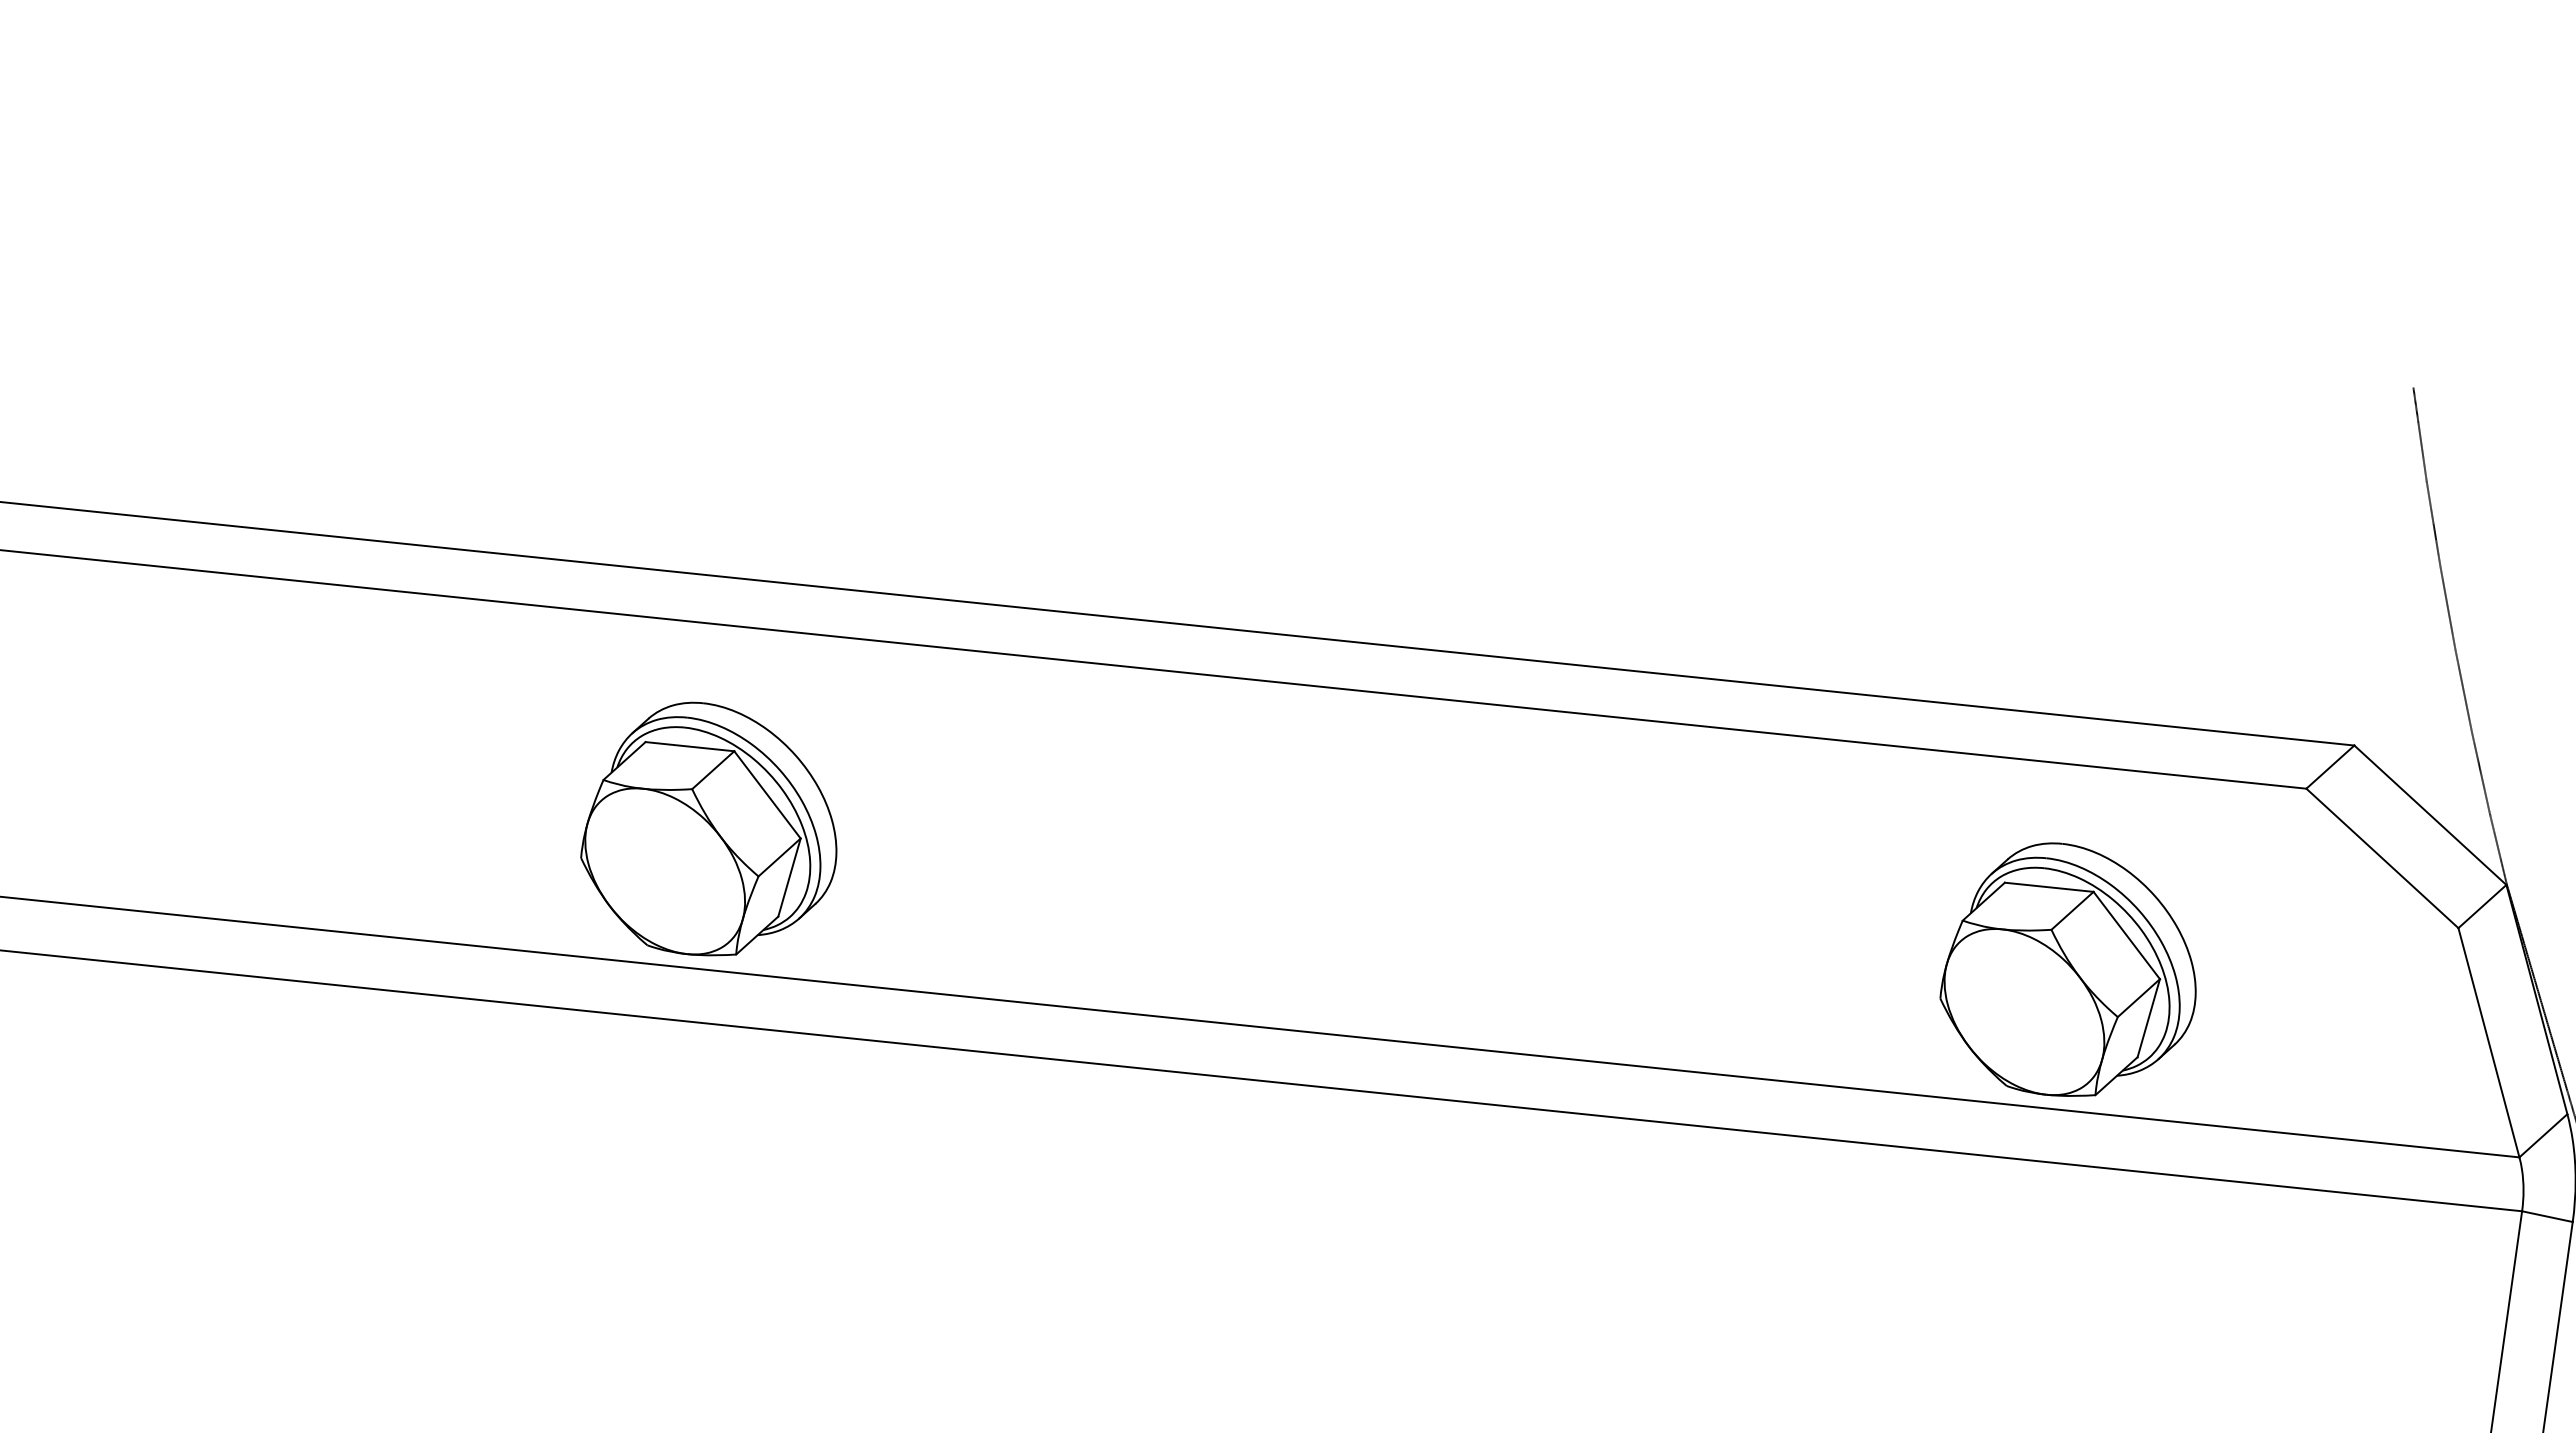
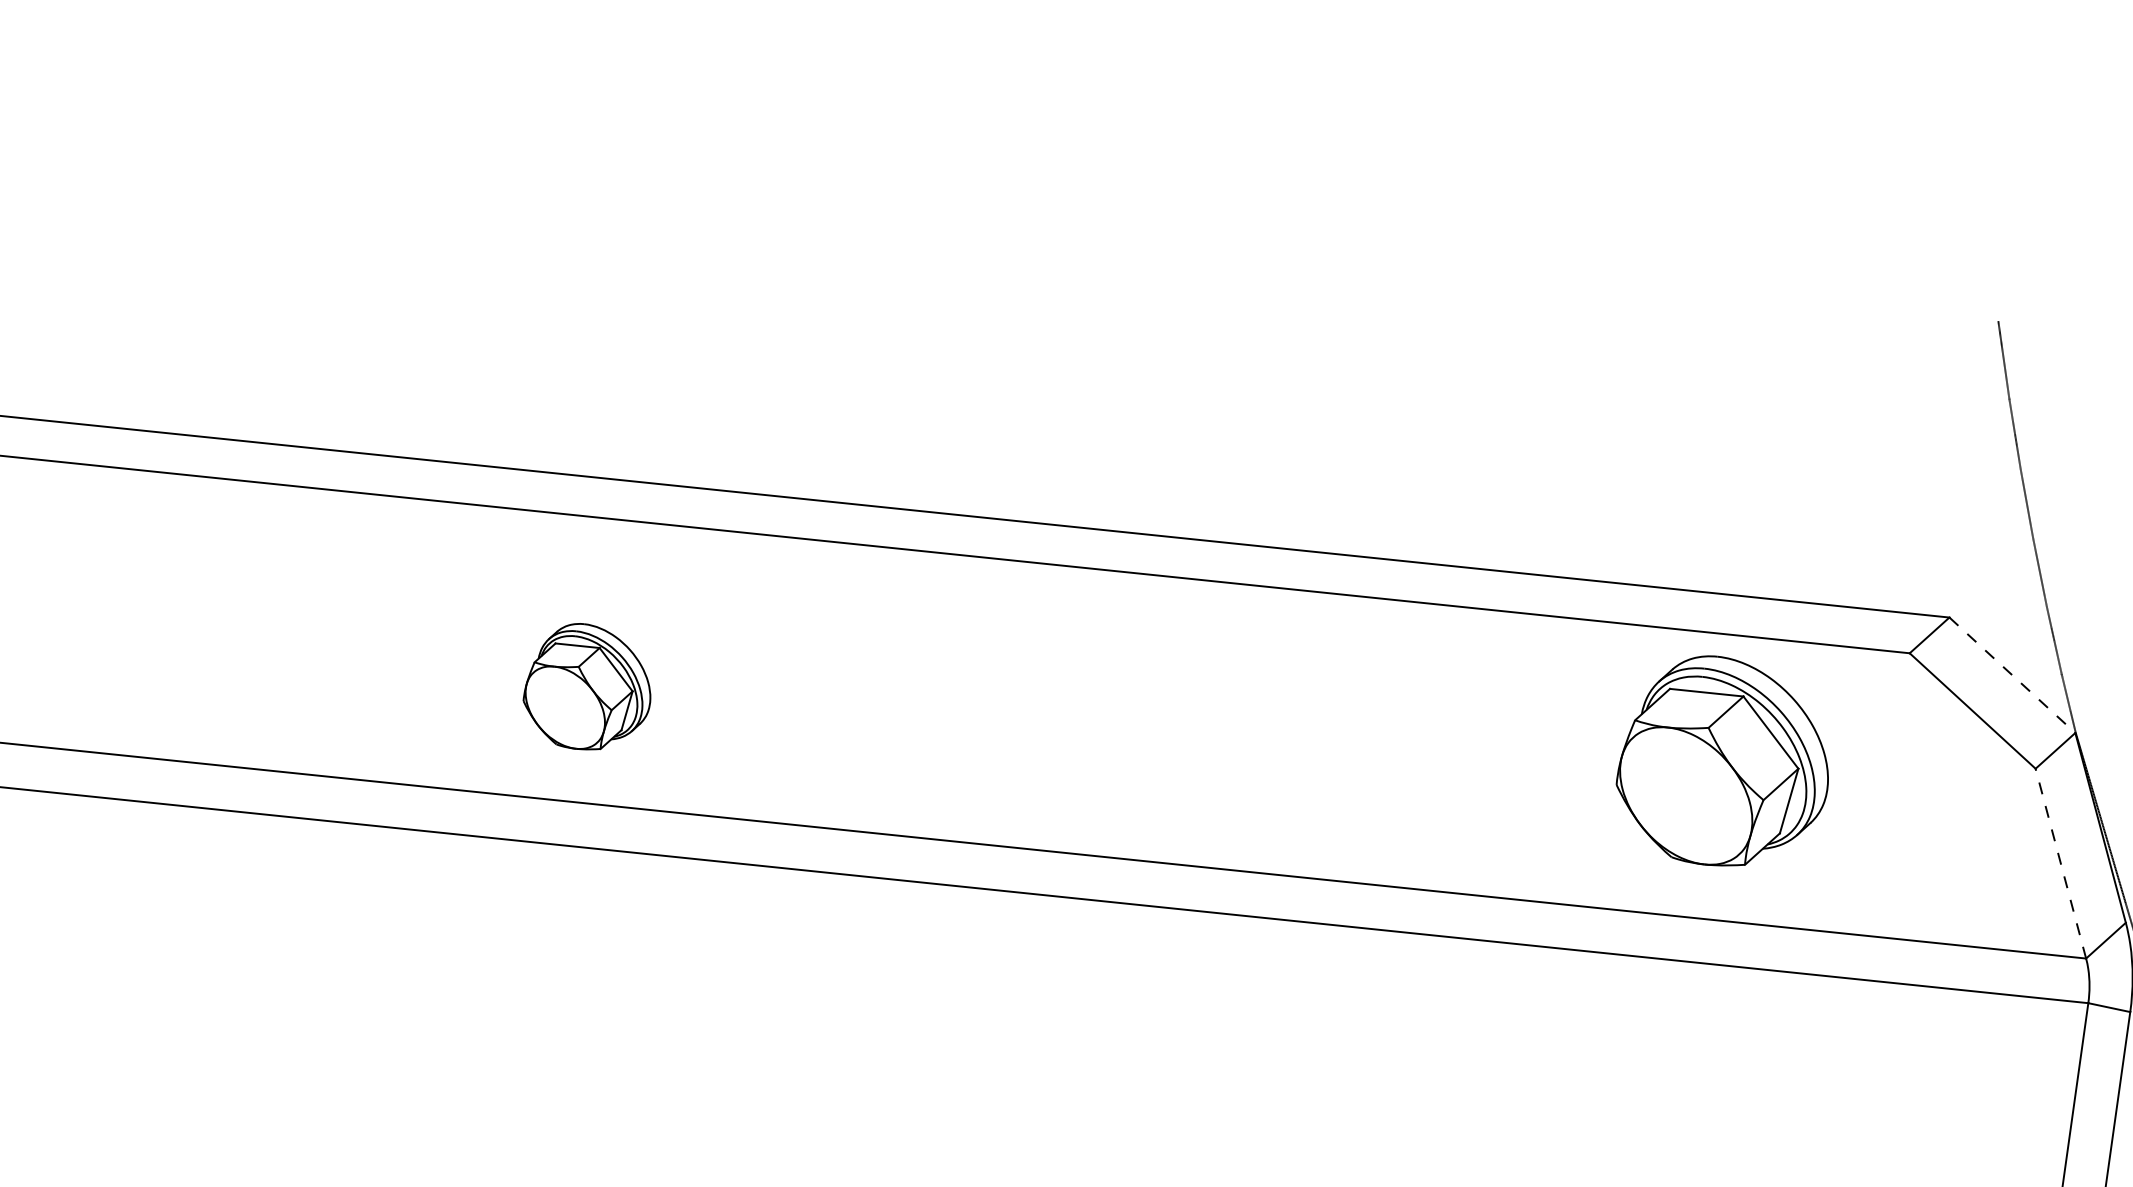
line: (2430, 815) -> (2012, 675), solid -> dashed
part: (708, 828) -> (586, 686), size x0.6
part: (2067, 969) -> (1721, 760), moved
line: (2488, 1042) -> (2060, 863), solid -> dashed

